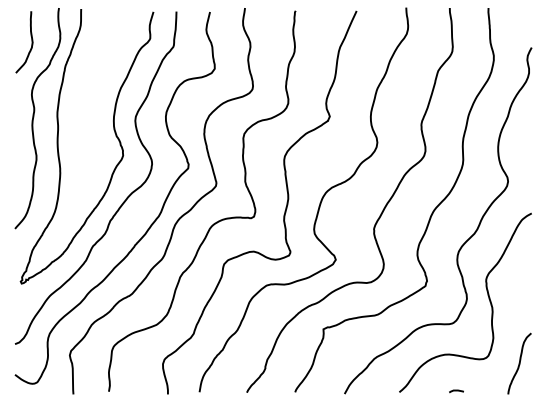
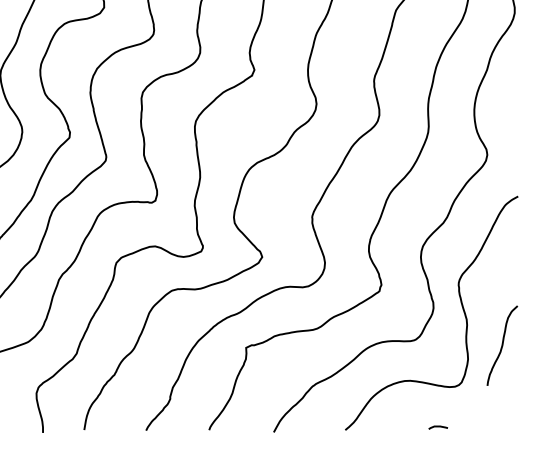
curve: (519, 363) -> (502, 345), moved
curve: (456, 391) -> (438, 427), moved

